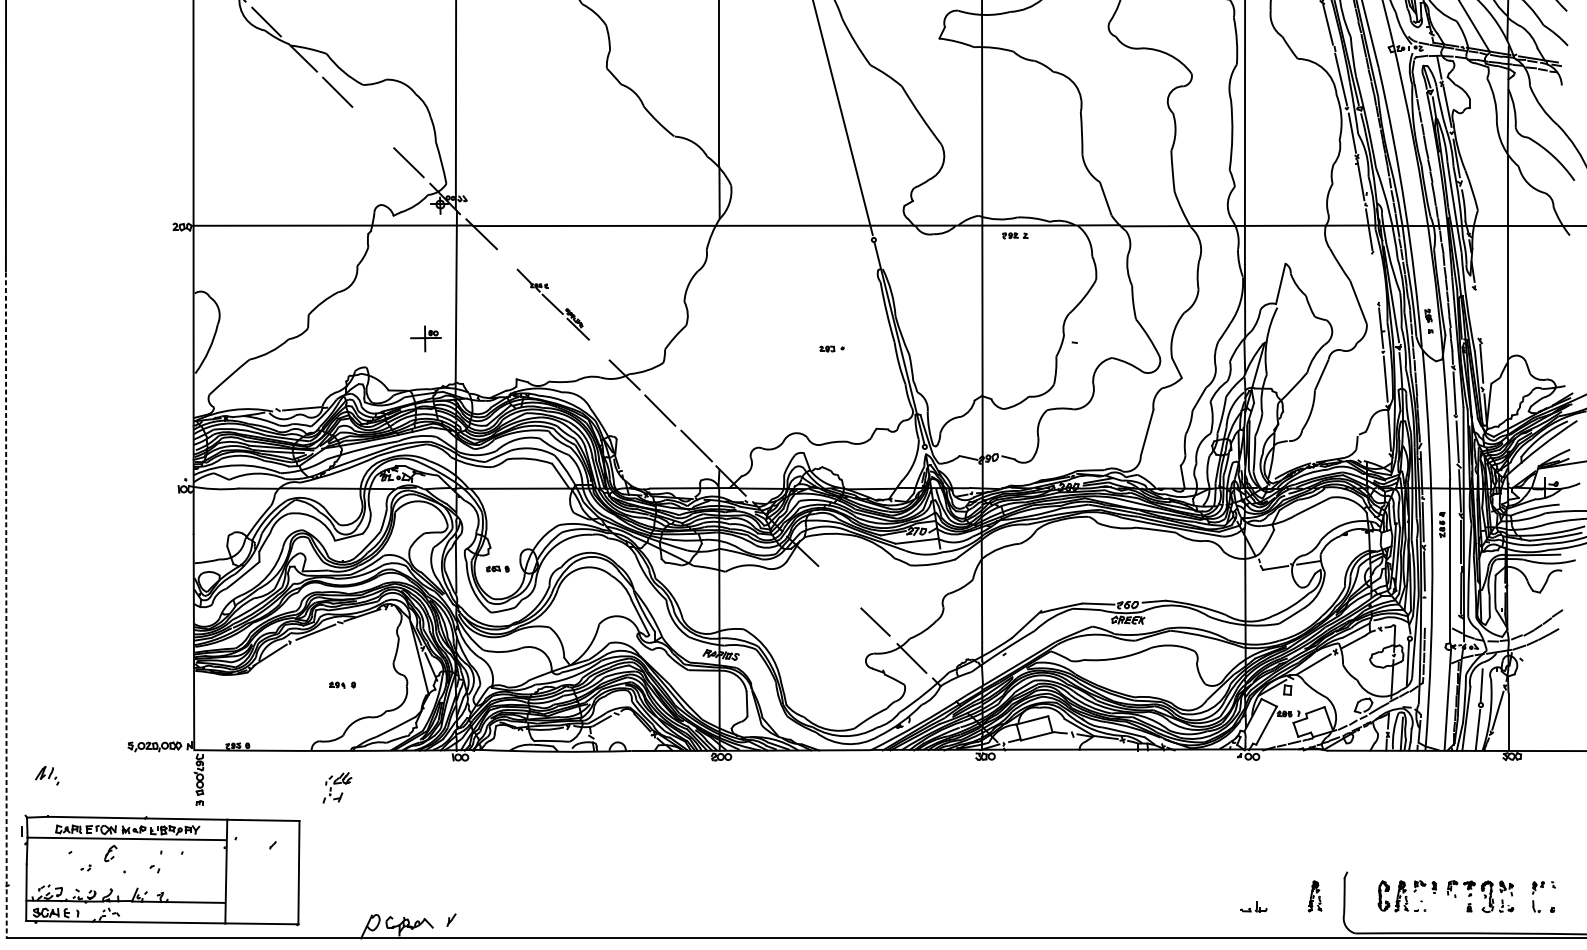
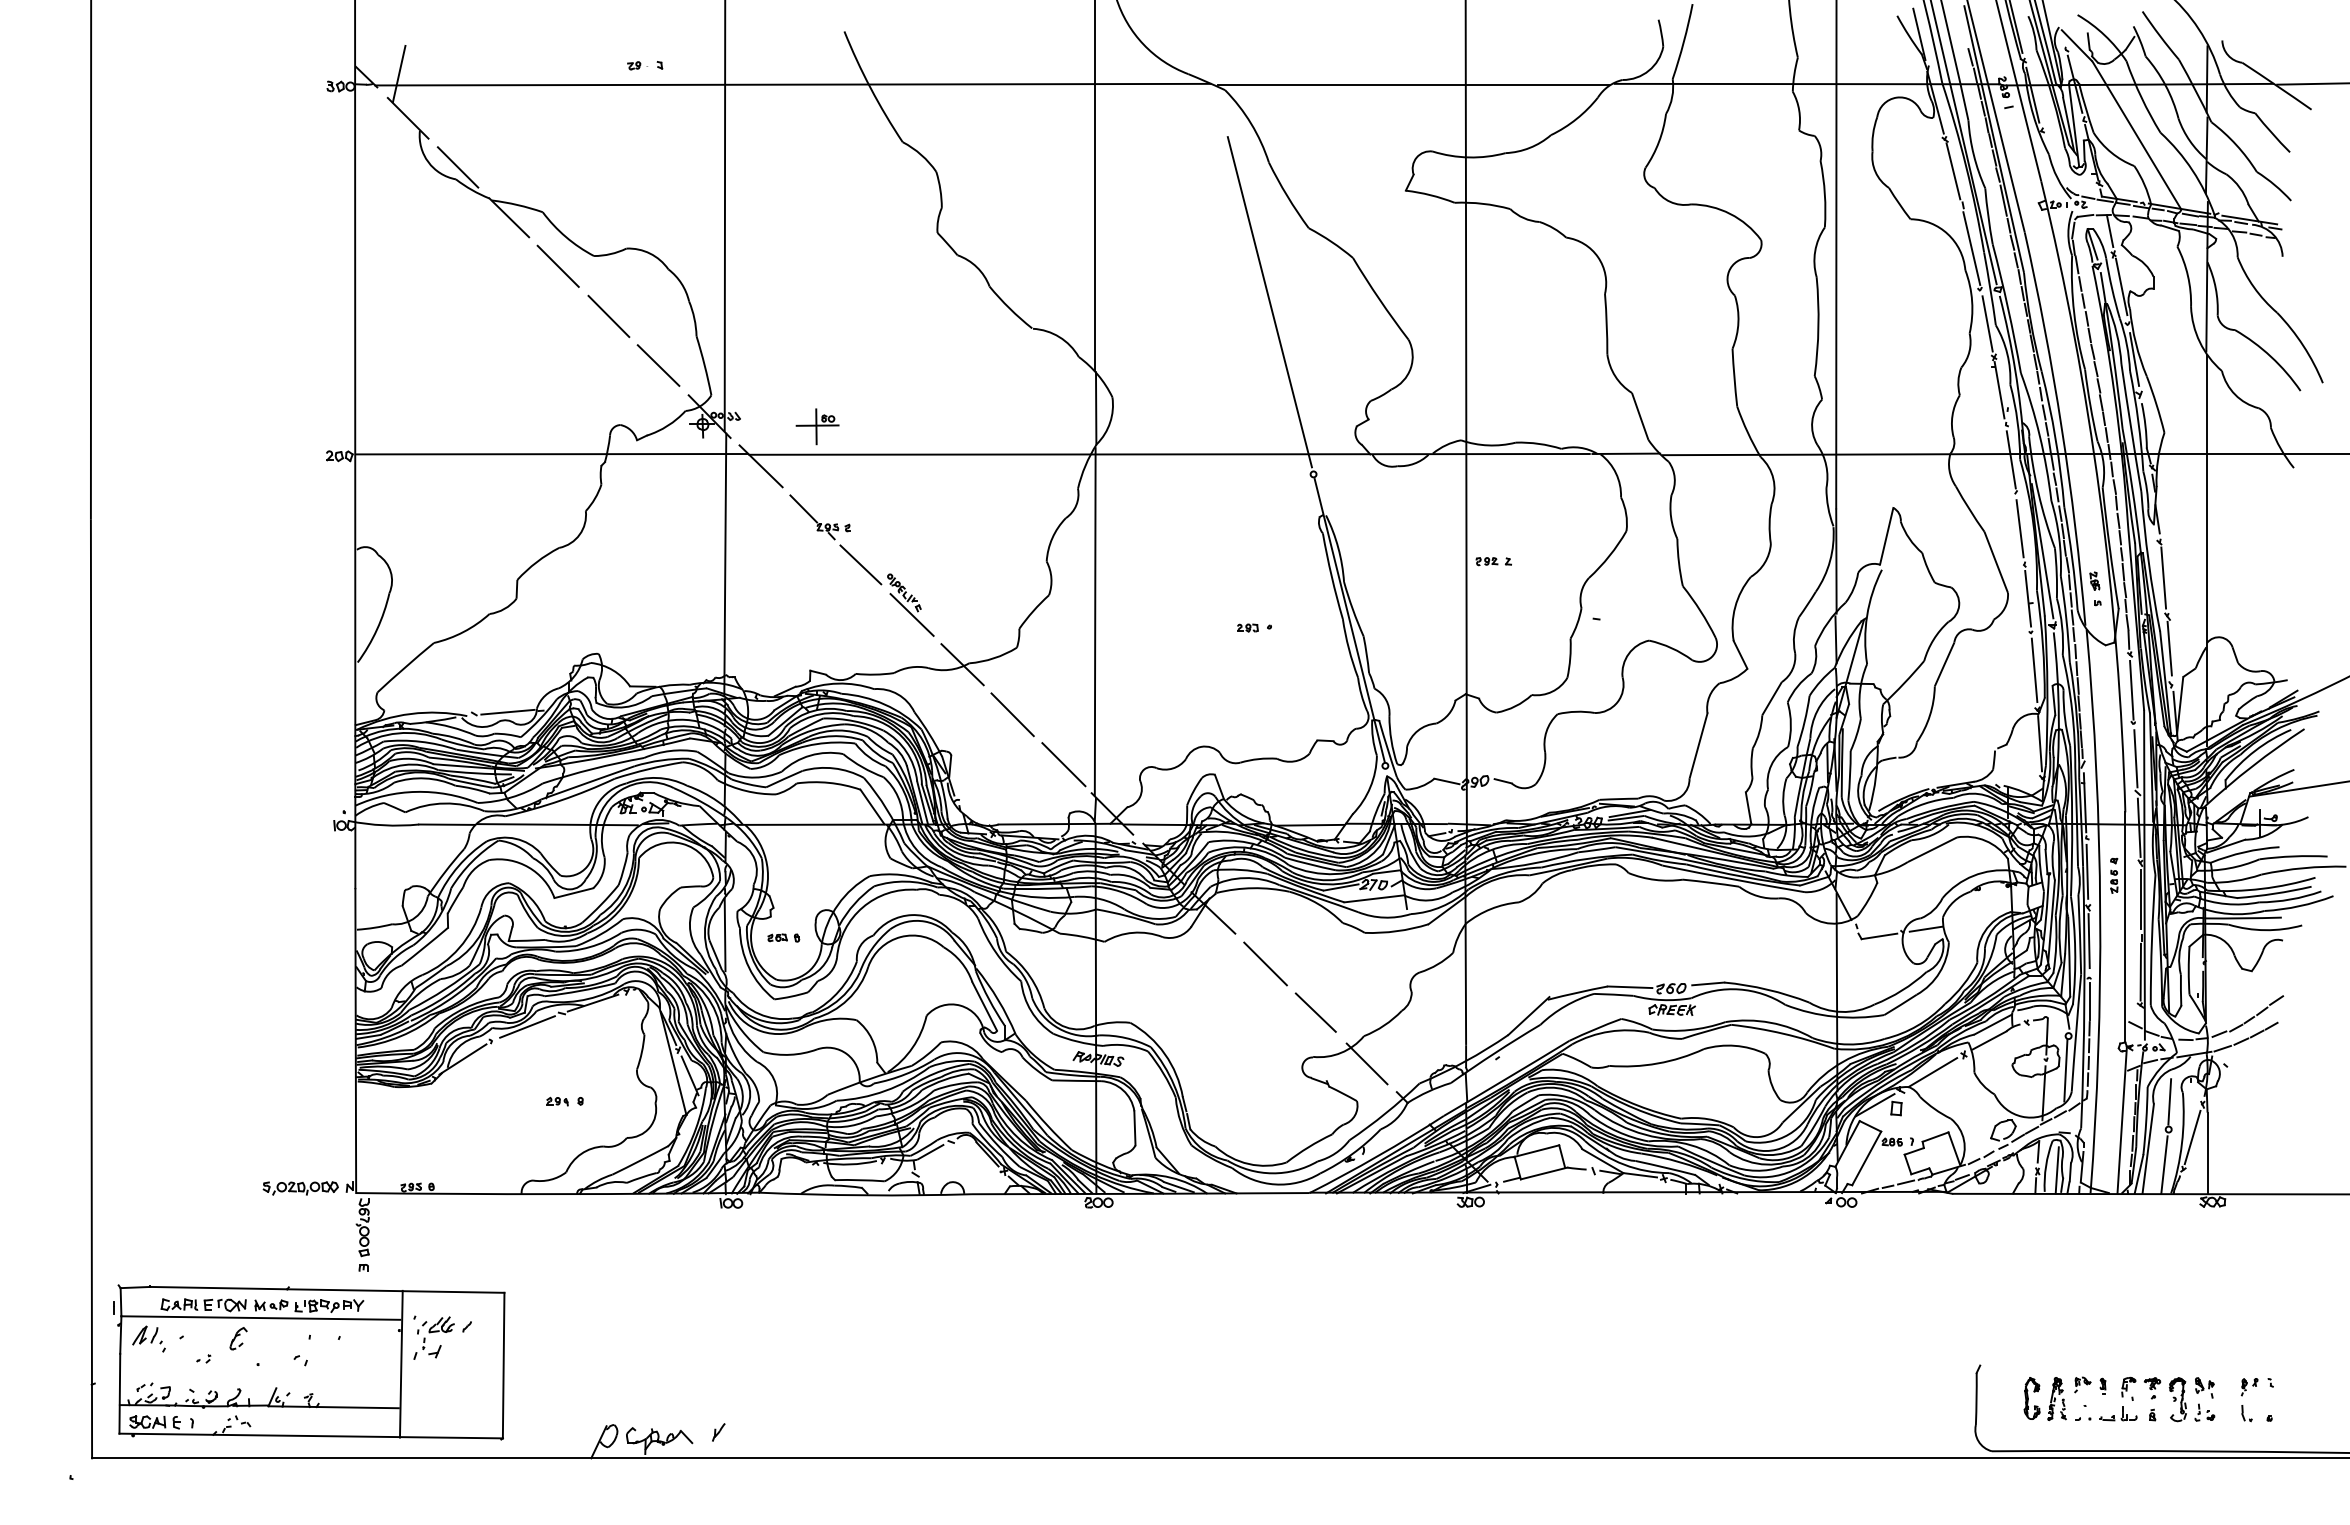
line: (373, 127) -> (608, 316), added
part: (1015, 235) -> (1493, 561), moved
line: (1375, 278) -> (2019, 528), added
part: (552, 304) -> (861, 565), size x1.43
line: (1477, 313) -> (2163, 577), added
part: (425, 338) -> (817, 426), moved
line: (718, 344) -> (1094, 621), added
line: (839, 587) -> (1265, 963), added
line: (6, 605) -> (91, 989), dashed -> solid
line: (1424, 613) -> (2089, 1000), added
part: (46, 775) -> (148, 1338), moved
part: (337, 787) -> (433, 1337), moved
part: (1314, 896) -> (1934, 1398), removed
part: (1253, 906) -> (2118, 1413), moved

